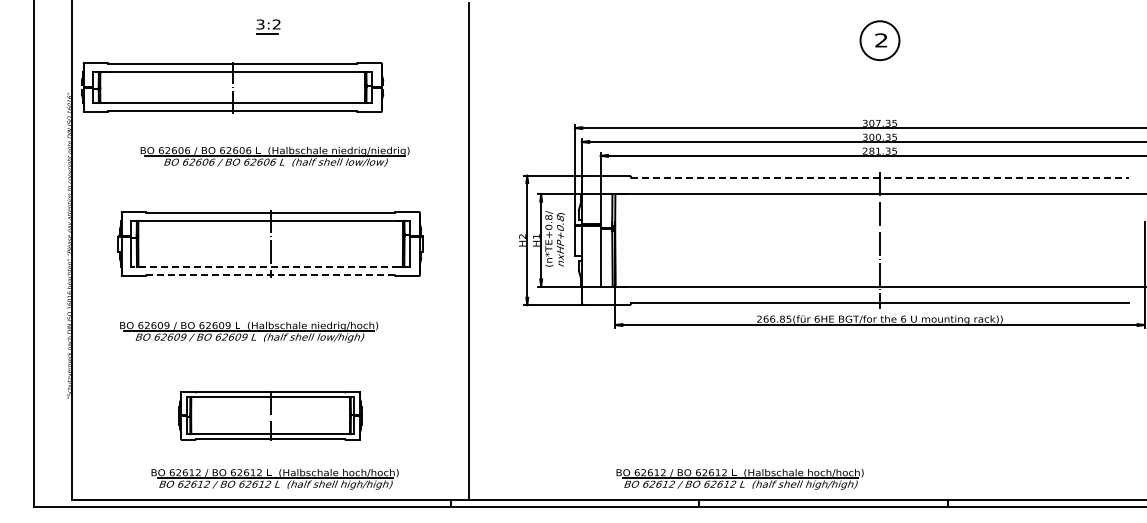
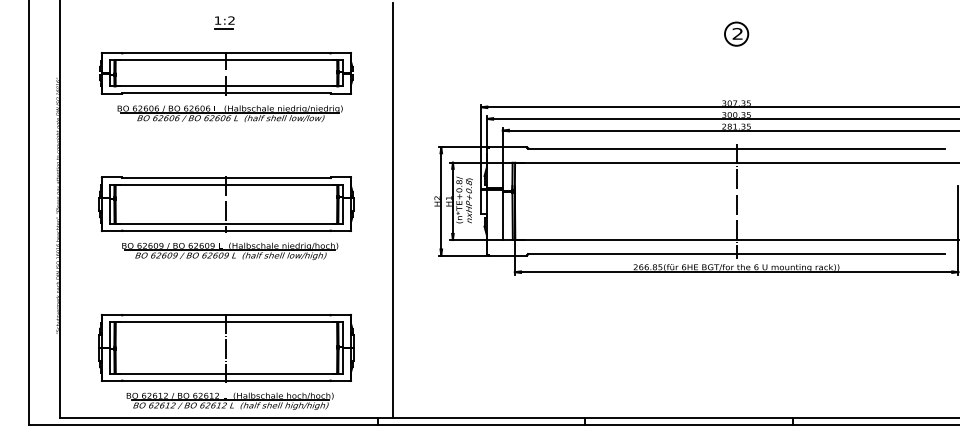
text: (260, 24) -> (217, 20), 3:2 -> 1:2
circle: (879, 40) -> (736, 33), size x0.71
part: (232, 87) -> (226, 73), moved
part: (274, 156) -> (229, 113), moved
line: (880, 177) -> (737, 148), dashed -> solid
line: (270, 267) -> (226, 224), dashed -> solid
line: (270, 275) -> (226, 230), dashed -> solid
part: (249, 331) -> (230, 250), moved
part: (270, 415) -> (226, 347), size x1.67
part: (739, 479) -> (618, 401), removed

